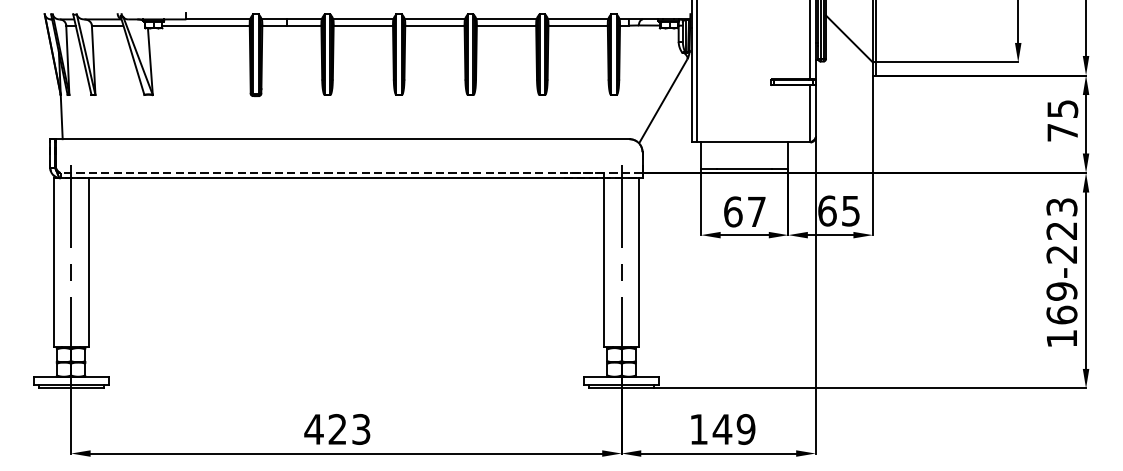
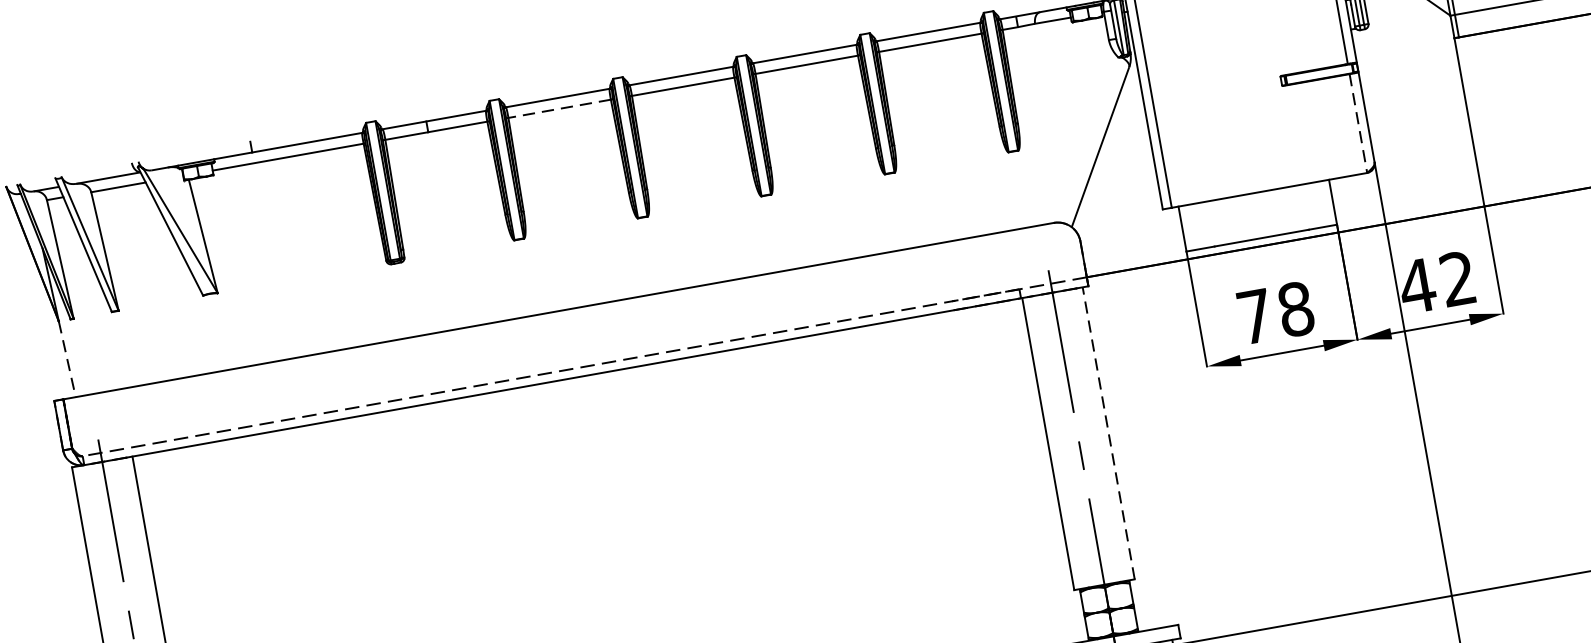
line: (363, 25) -> (559, 108), solid -> dashed
line: (810, 113) -> (1358, 122), solid -> dashed
line: (61, 117) -> (67, 360), solid -> dashed
text: (838, 210) -> (1436, 281), 65 -> 42
text: (745, 211) -> (1276, 312), 67 -> 78
line: (639, 262) -> (1109, 432), solid -> dashed

